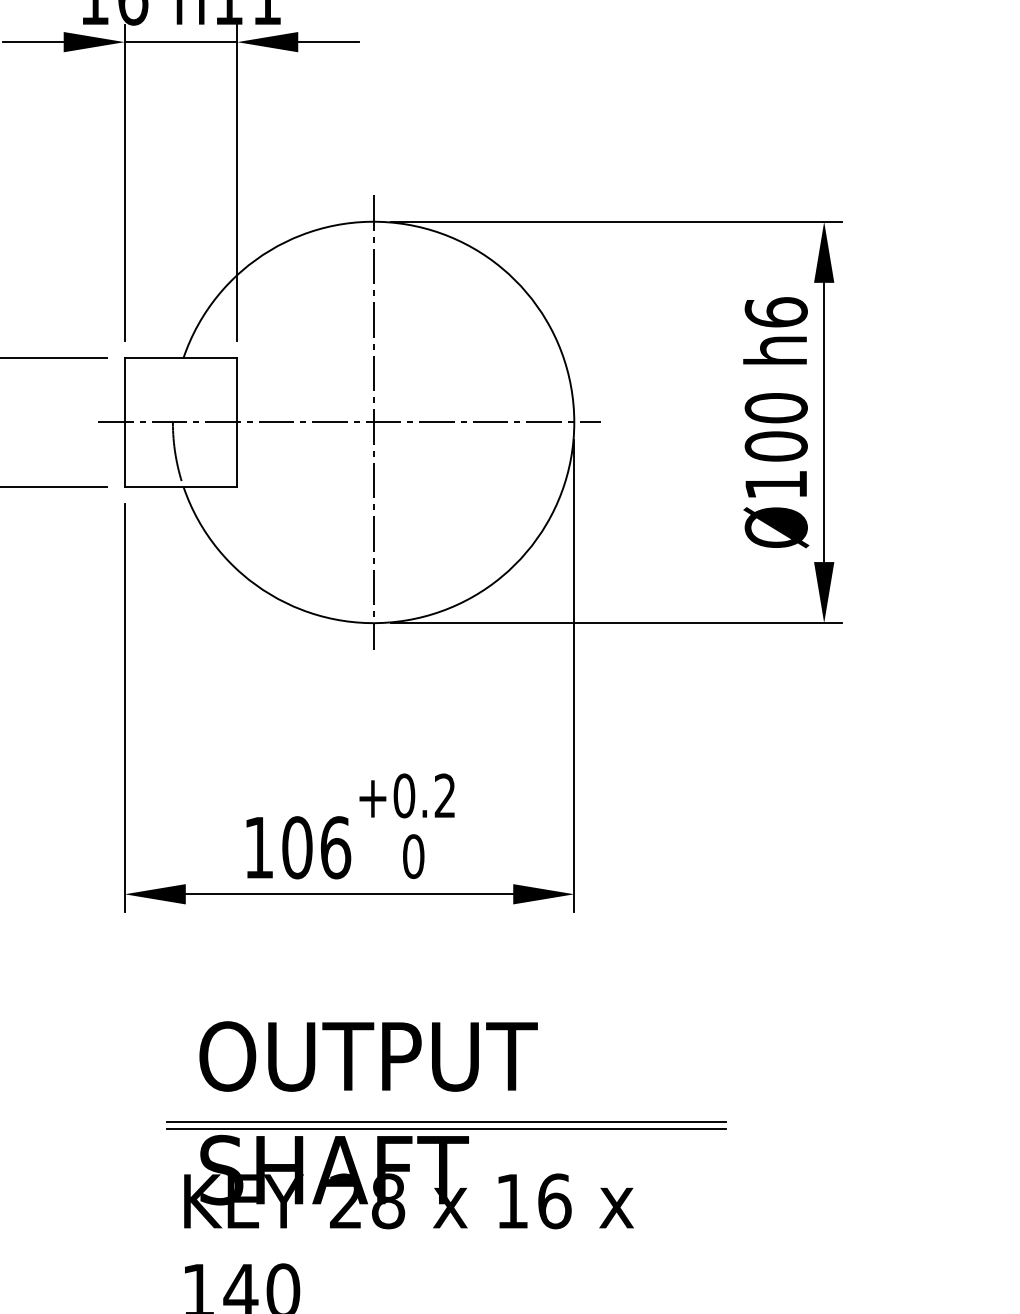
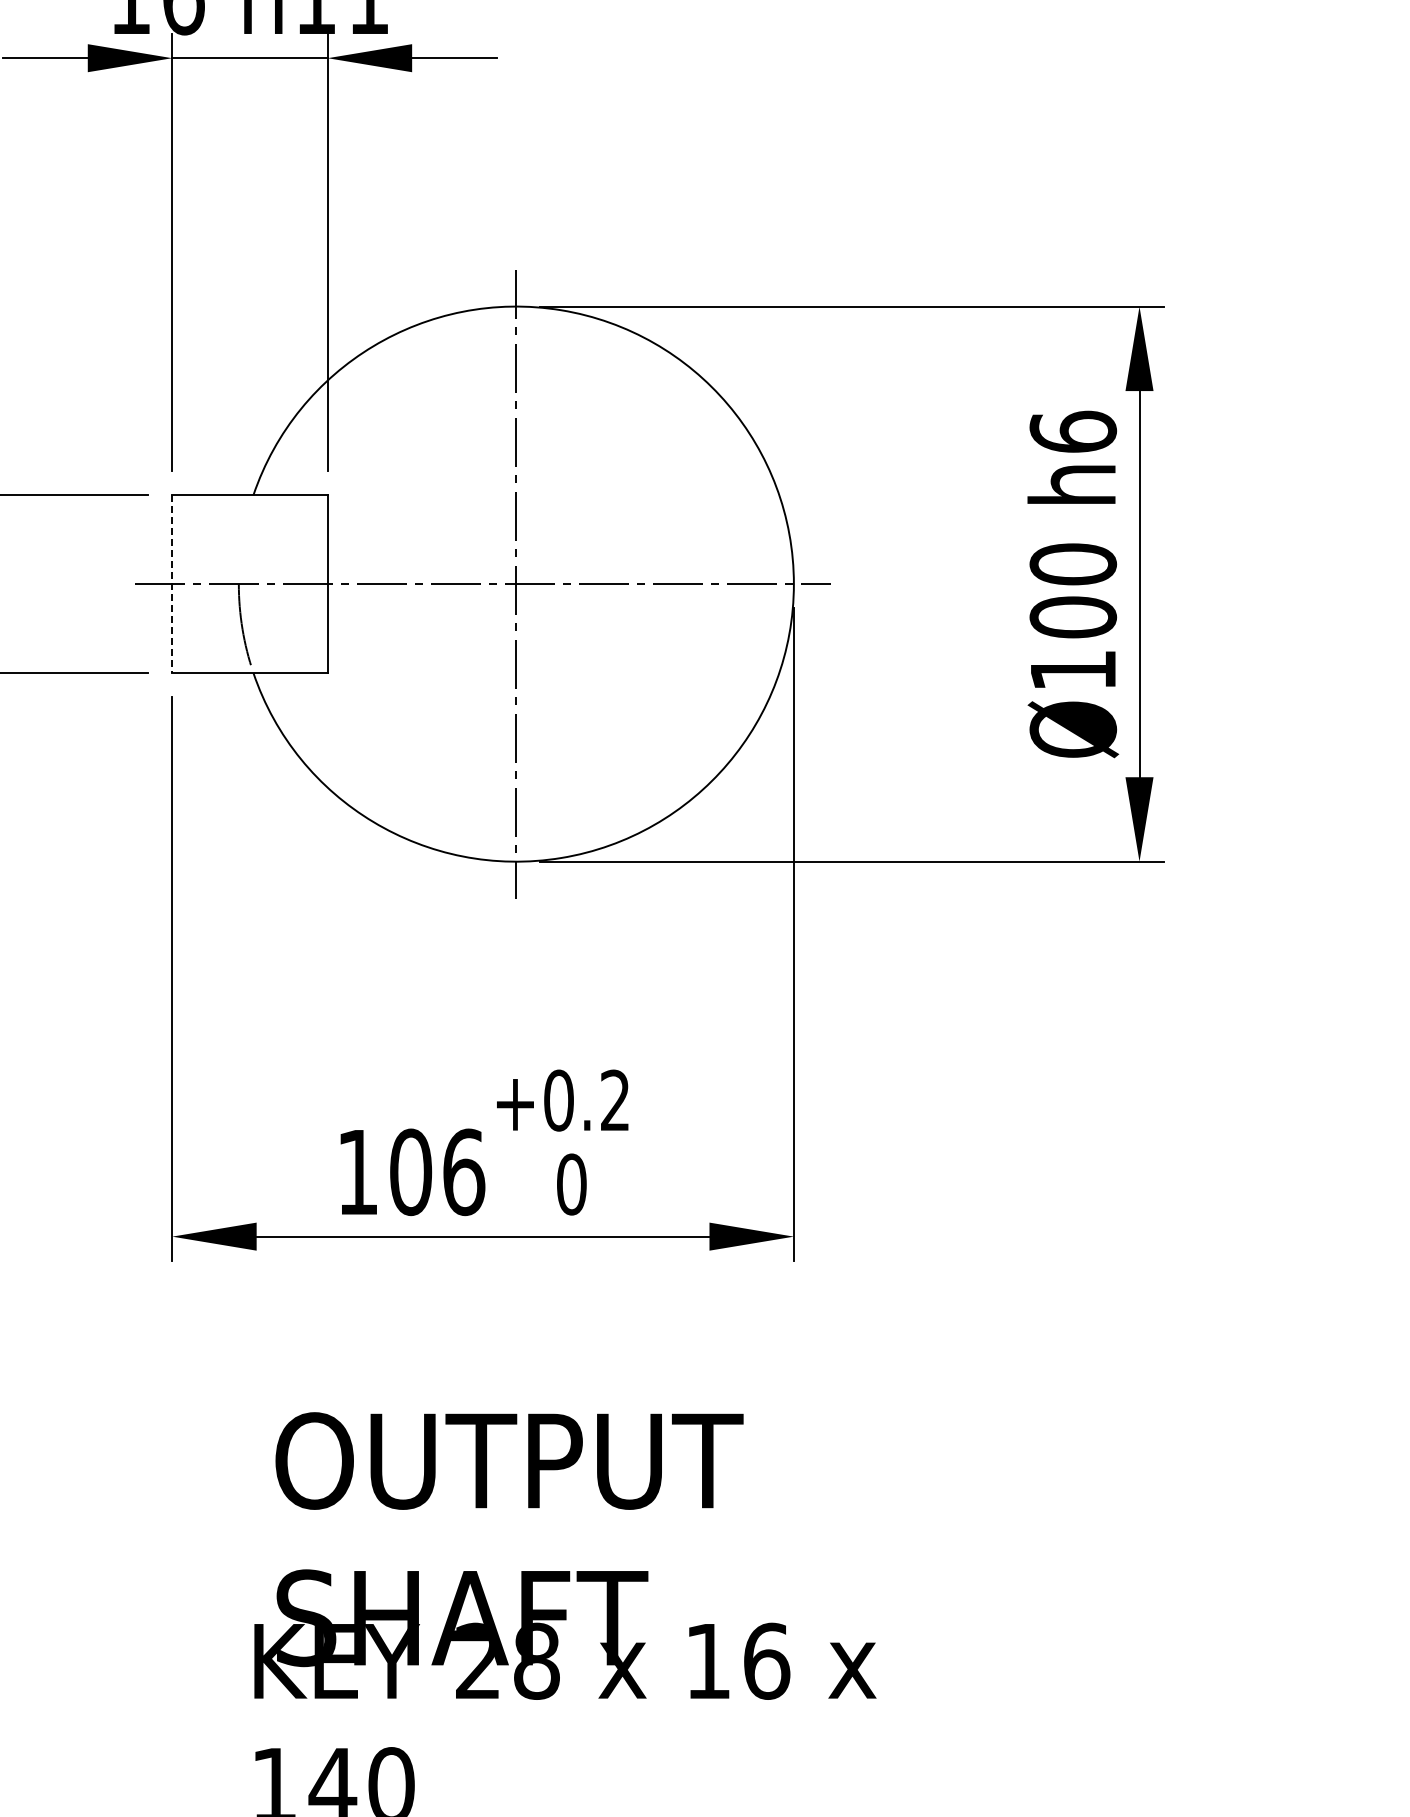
line: (124, 422) -> (172, 584), solid -> dashed
line: (446, 1121) -> (617, 1551), removed
line: (446, 1129) -> (617, 1561), removed

